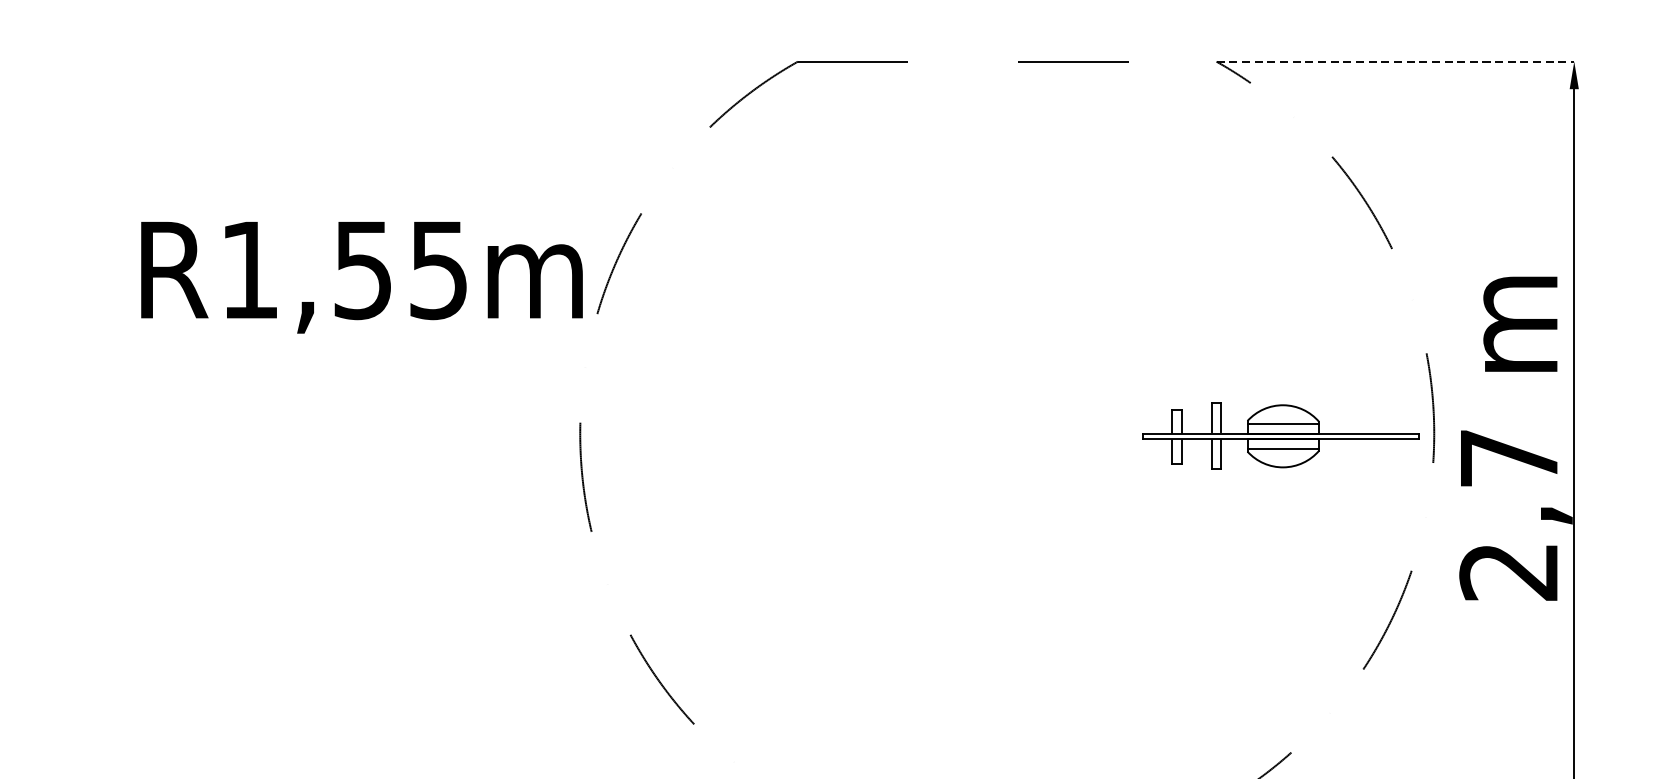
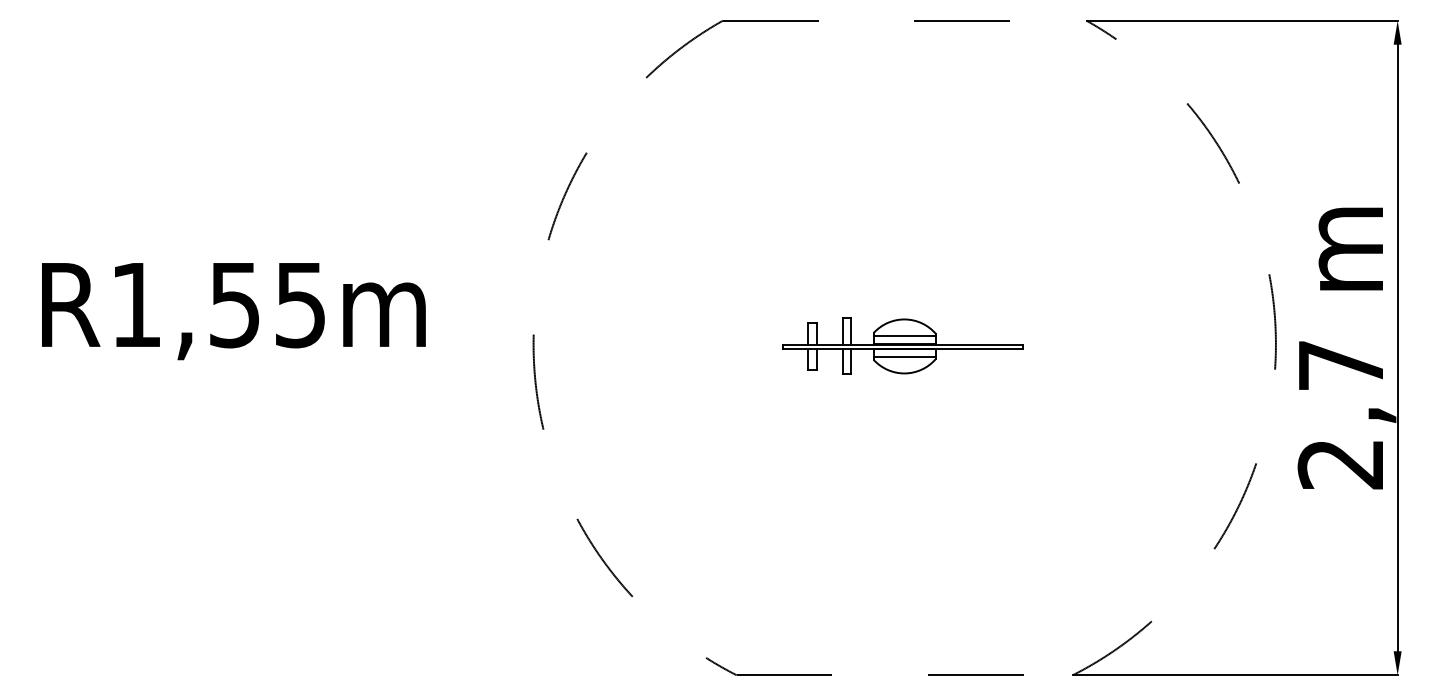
line: (1395, 61) -> (1242, 20), dashed -> solid
text: (361, 277) -> (233, 311), moved
part: (1280, 435) -> (902, 345), moved

